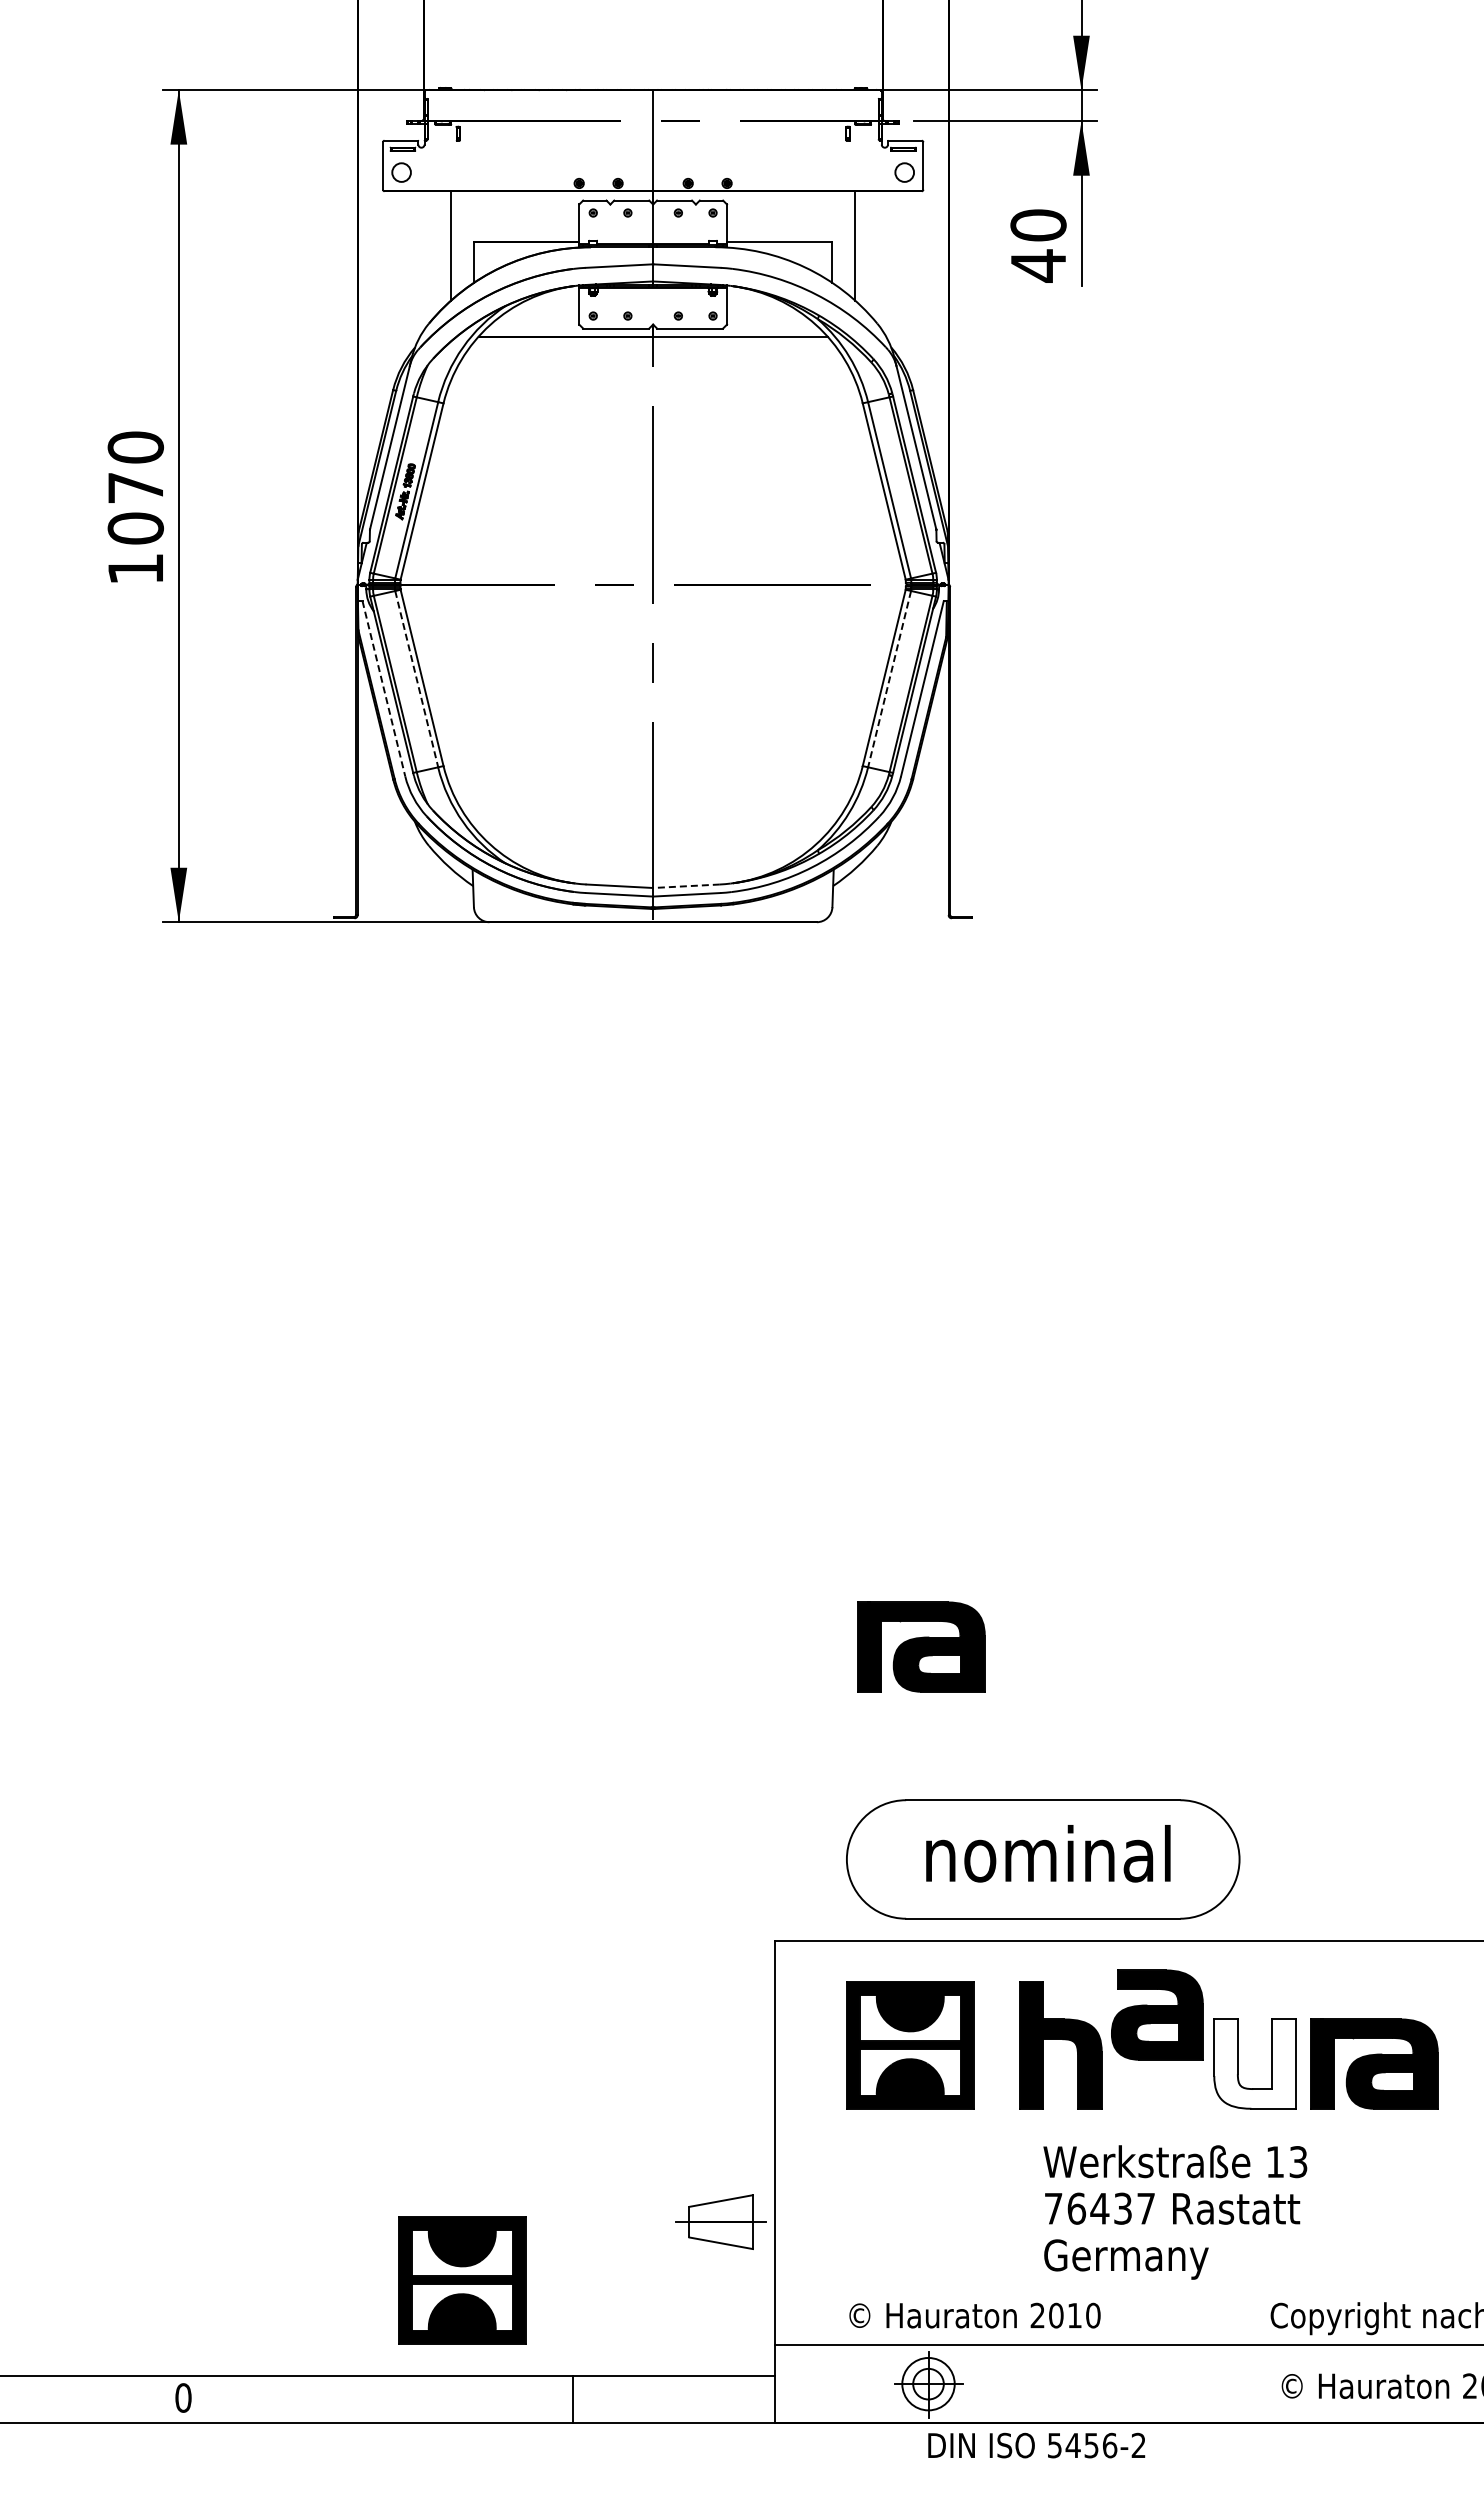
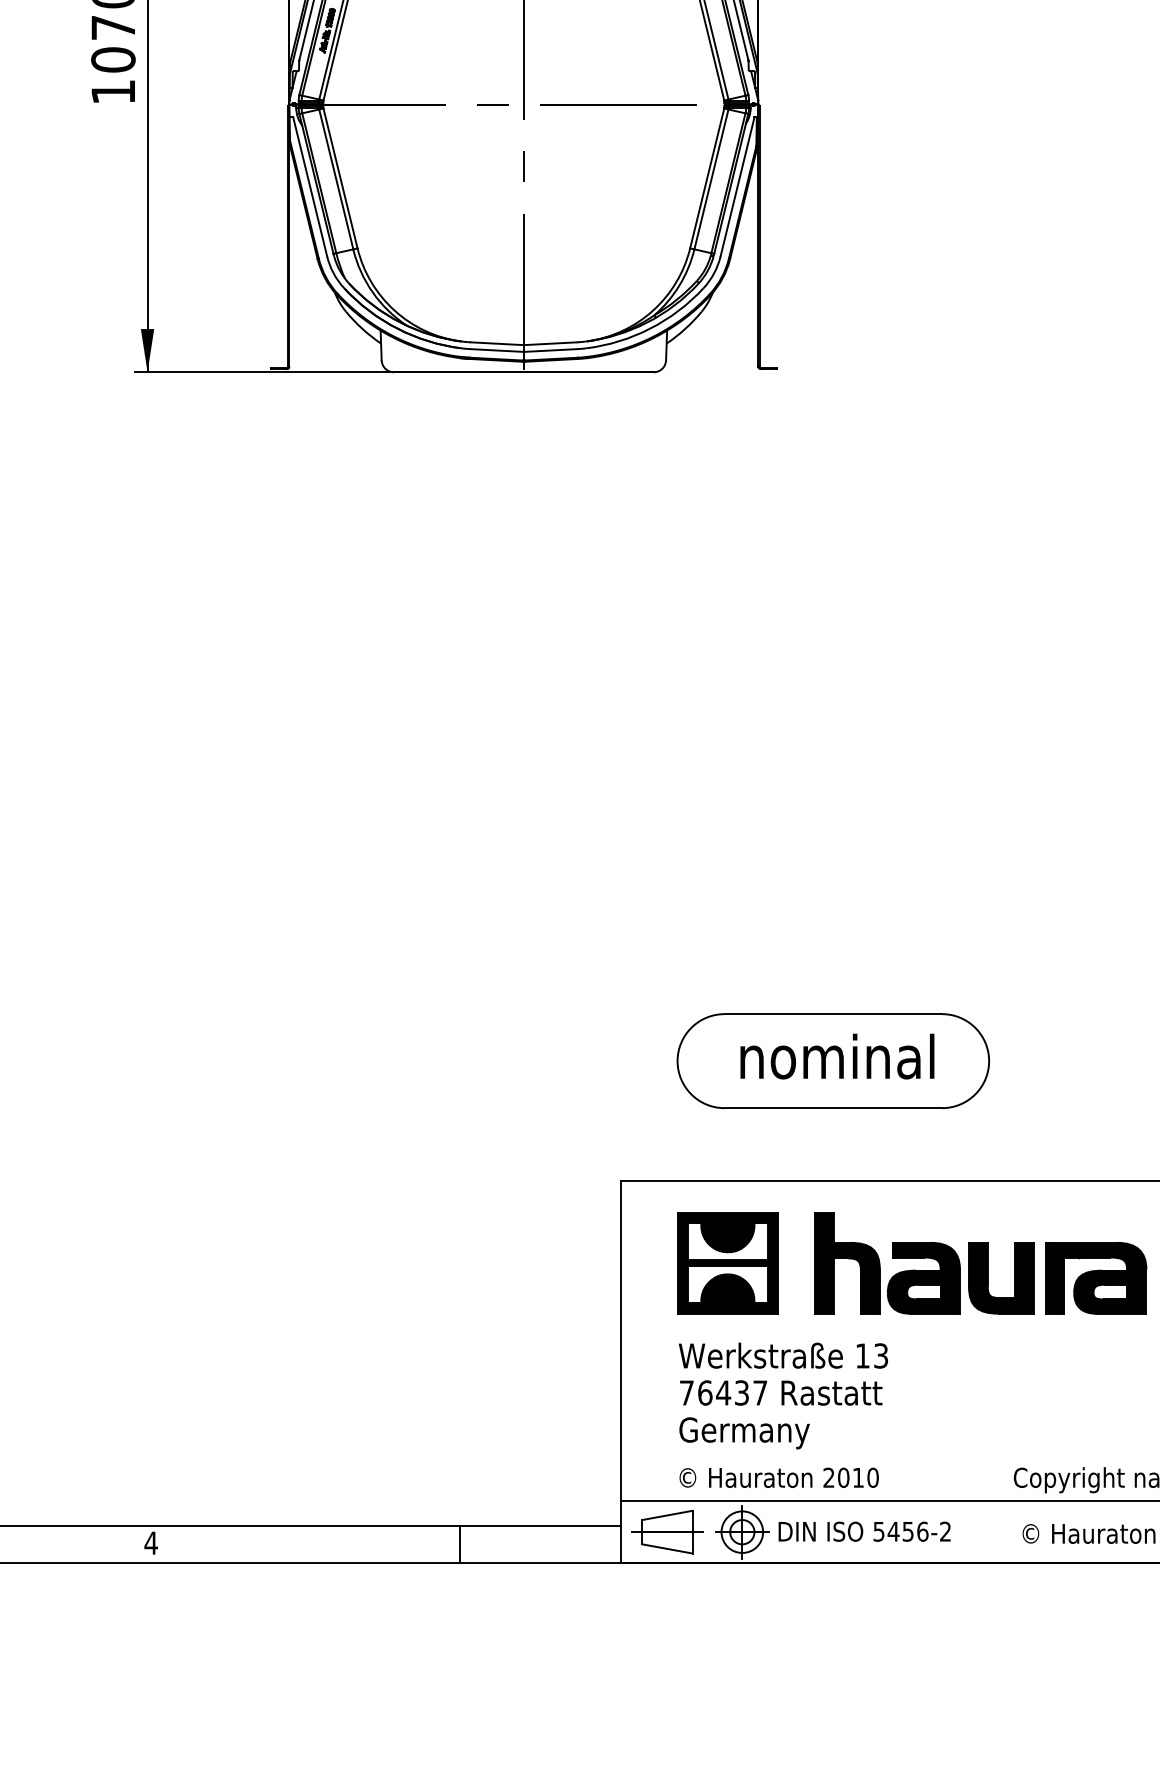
line: (416, 679) -> (336, 179), dashed -> solid
line: (889, 679) -> (711, 179), dashed -> solid
line: (384, 689) -> (310, 187), dashed -> solid
line: (686, 886) -> (550, 343), dashed -> solid
part: (921, 1646) -> (736, 946), removed
part: (1043, 1859) -> (833, 1061), moved
part: (1157, 2014) -> (924, 1277), moved
fill: (1254, 2063) -> (1000, 1277), added
text: (1175, 2212) -> (783, 1395), moved
part: (720, 2221) -> (666, 1531), moved
part: (462, 2280) -> (372, 1449), removed
text: (182, 2397) -> (150, 1542), 0 -> 4
text: (1036, 2445) -> (864, 1531), moved

